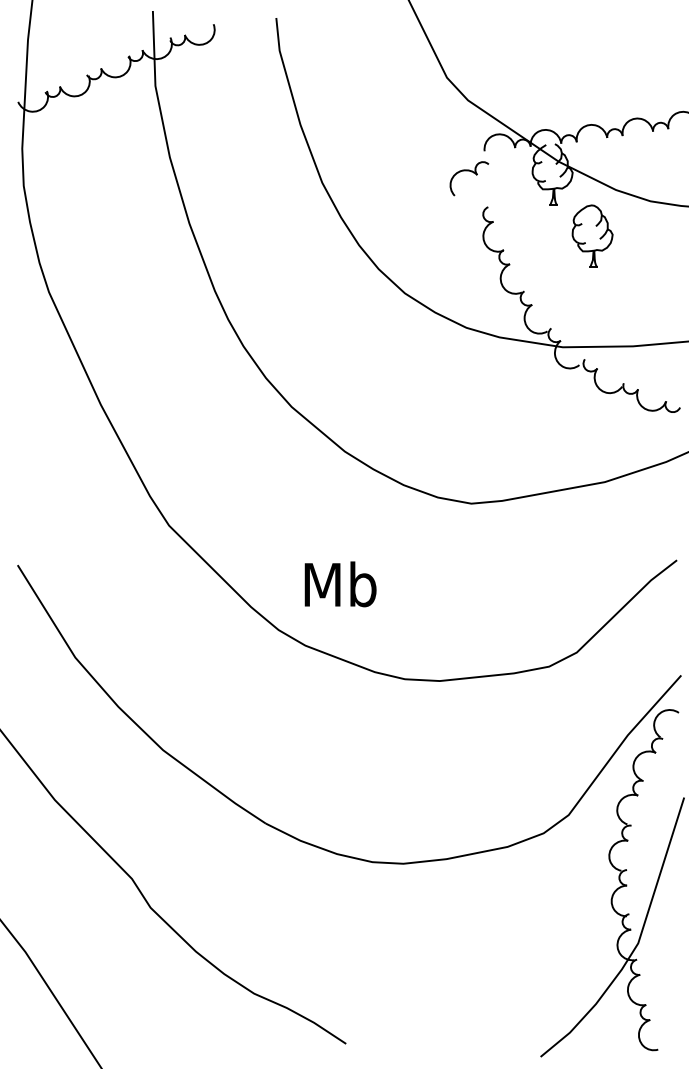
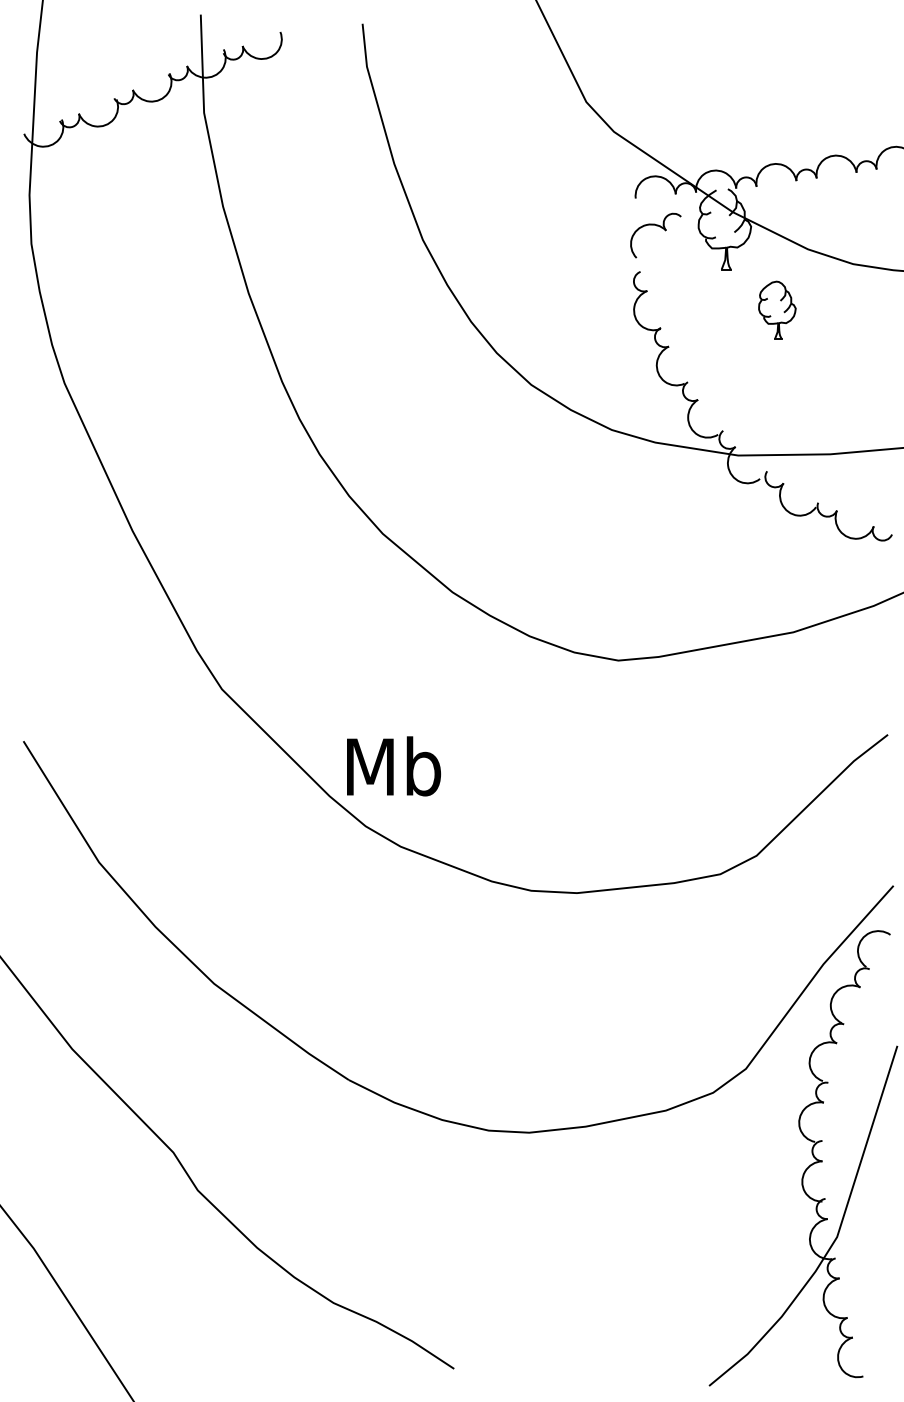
part: (472, 172) -> (659, 227), moved
part: (592, 235) -> (777, 309), size x0.7
text: (340, 584) -> (393, 766), moved

